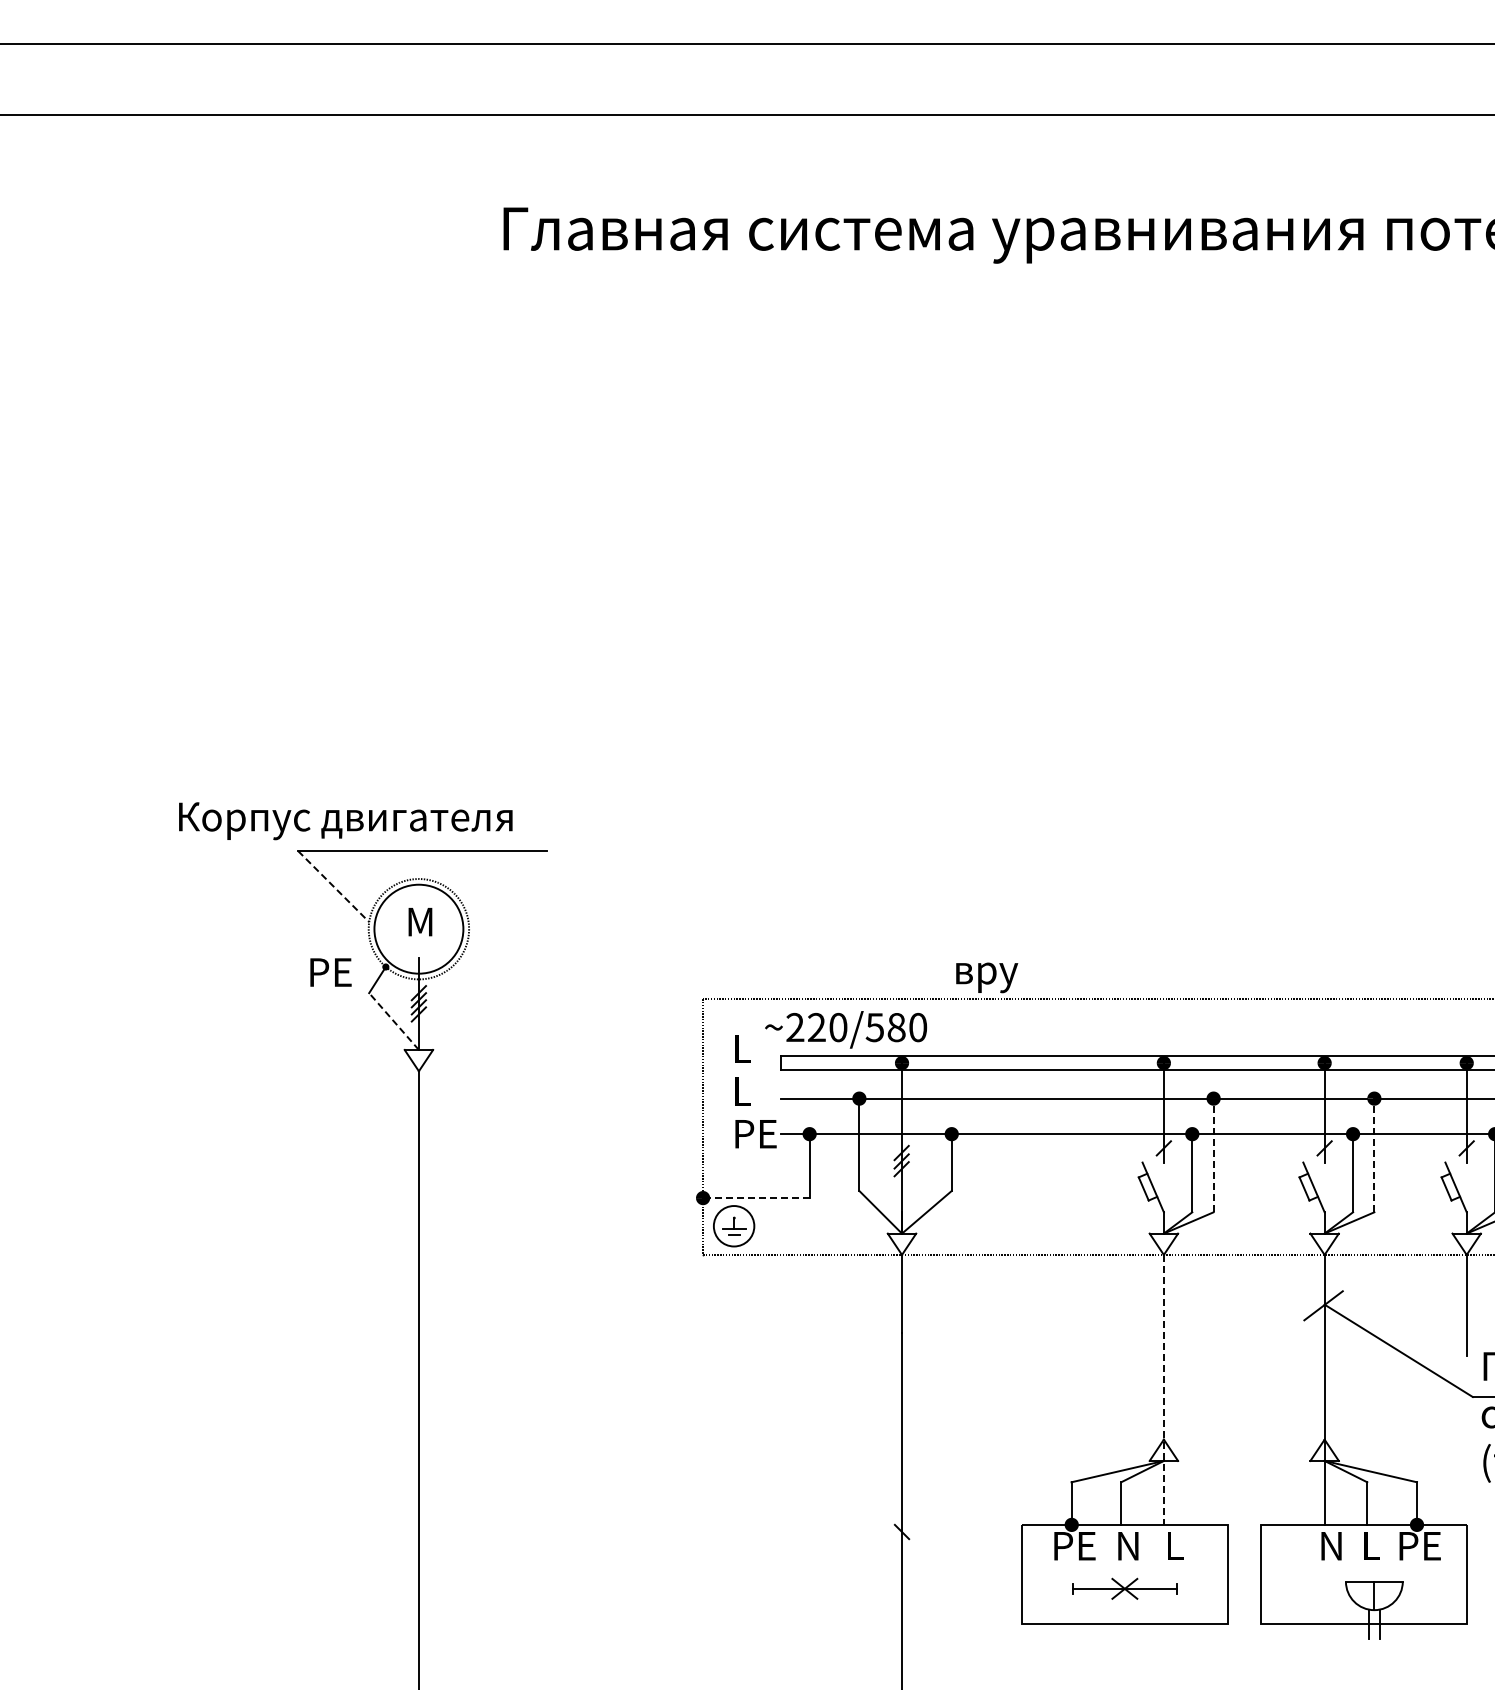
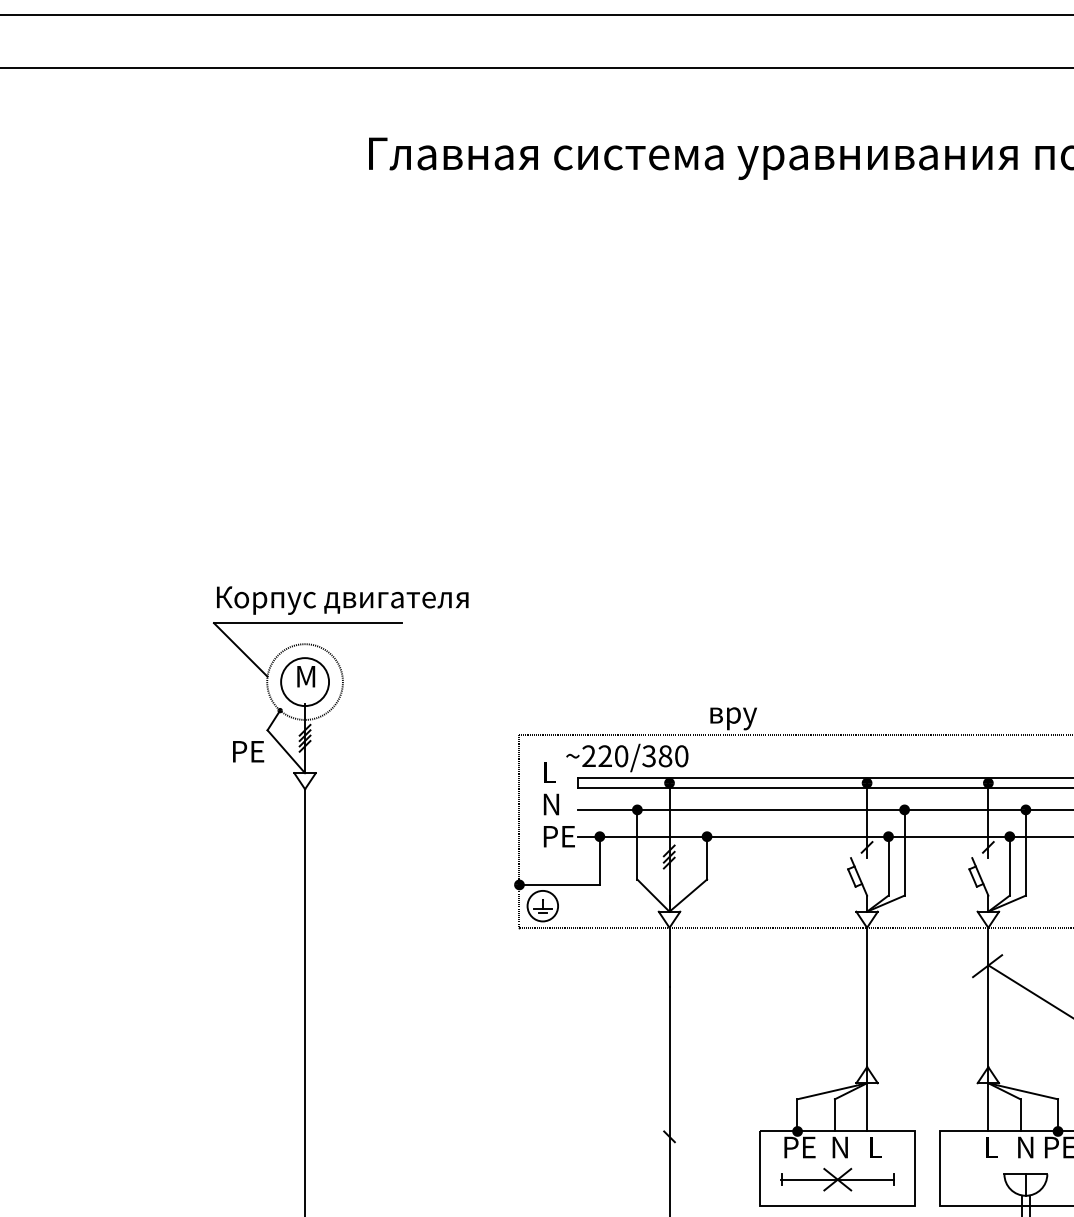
text: (345, 821) -> (342, 600), moved
line: (334, 886) -> (241, 649), dashed -> solid
circle: (418, 928) -> (304, 681), size x0.71
text: (330, 972) -> (248, 751), moved
line: (394, 1021) -> (286, 751), dashed -> solid
text: (874, 1026) -> (648, 755), ~220/580 -> ~220/380
text: (745, 1091) -> (551, 804), L -> N
line: (1213, 1155) -> (904, 852), dashed -> solid
line: (1374, 1155) -> (1025, 852), dashed -> solid
line: (755, 1198) -> (558, 885), dashed -> solid
line: (1163, 1389) -> (866, 1029), dashed -> solid
text: (1331, 1546) -> (993, 1147), N -> L
text: (1374, 1546) -> (1025, 1147), L -> N
part: (1124, 1588) -> (837, 1179), size x1.43

